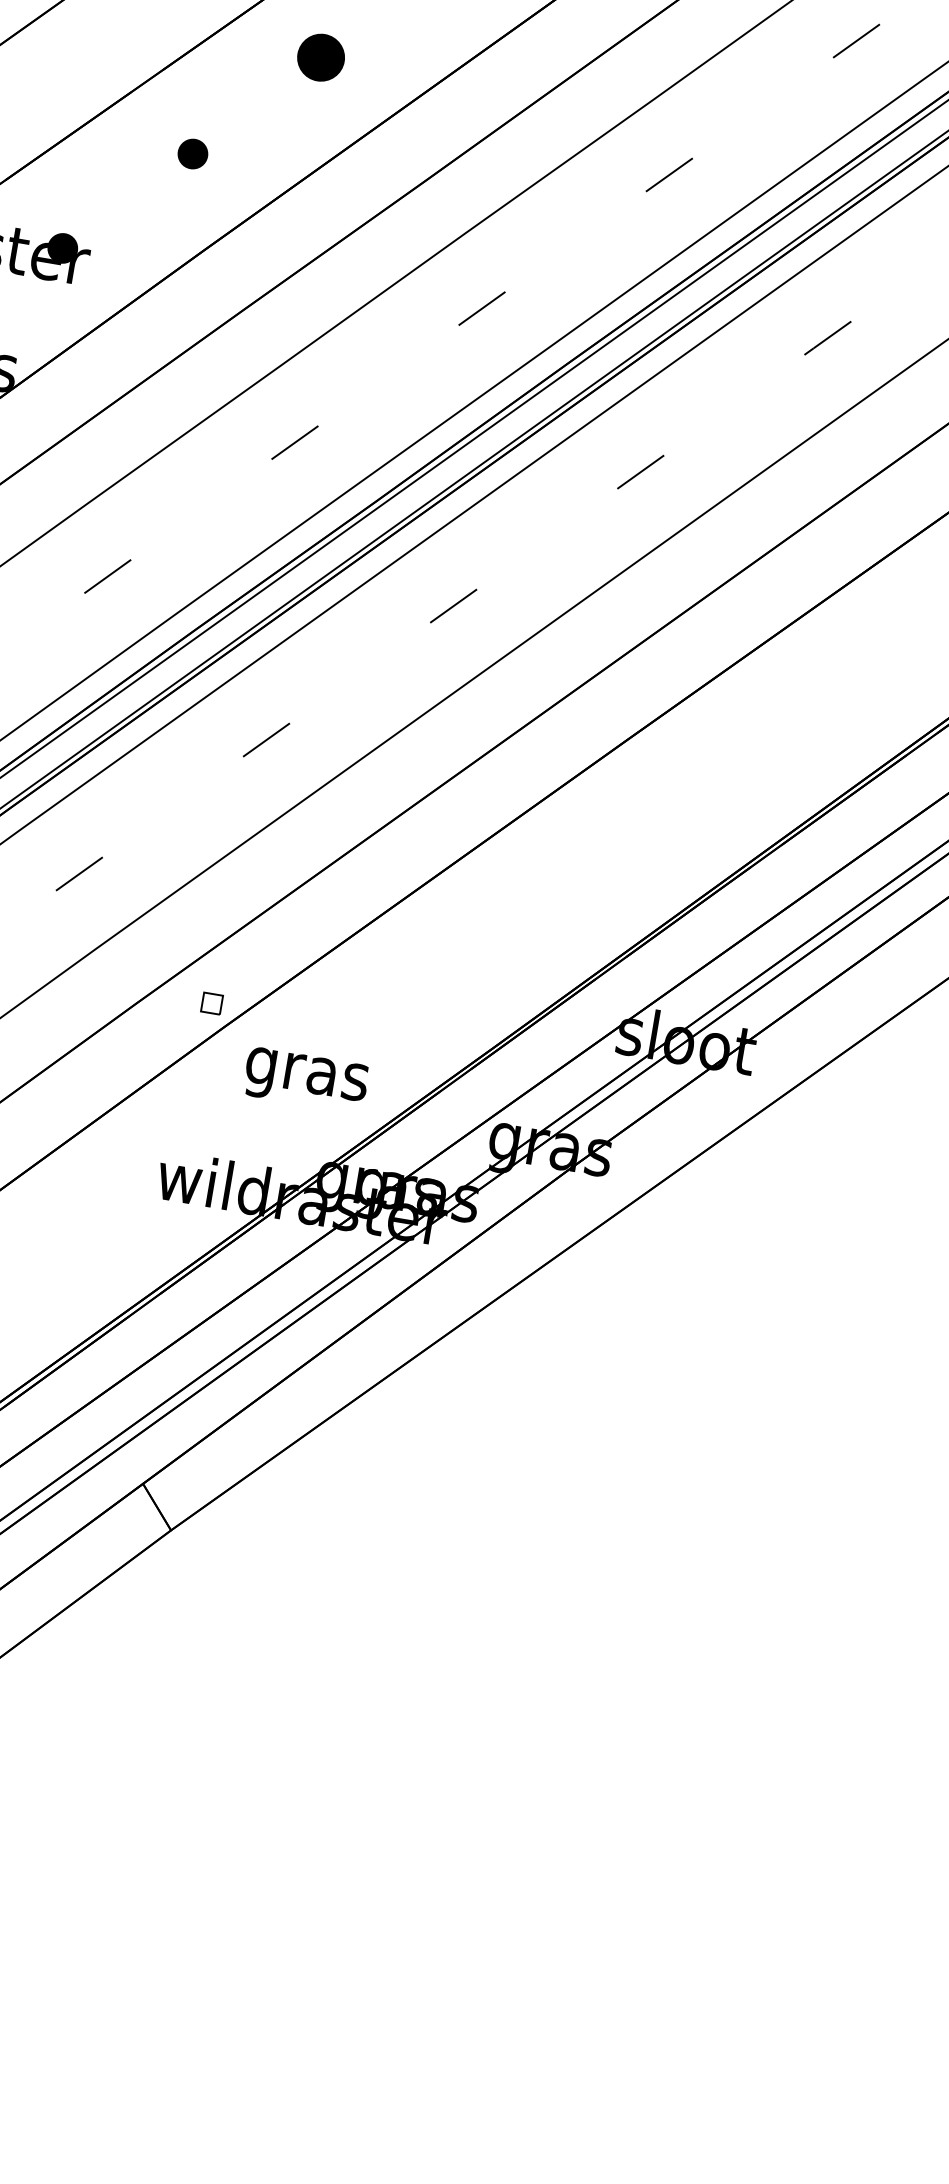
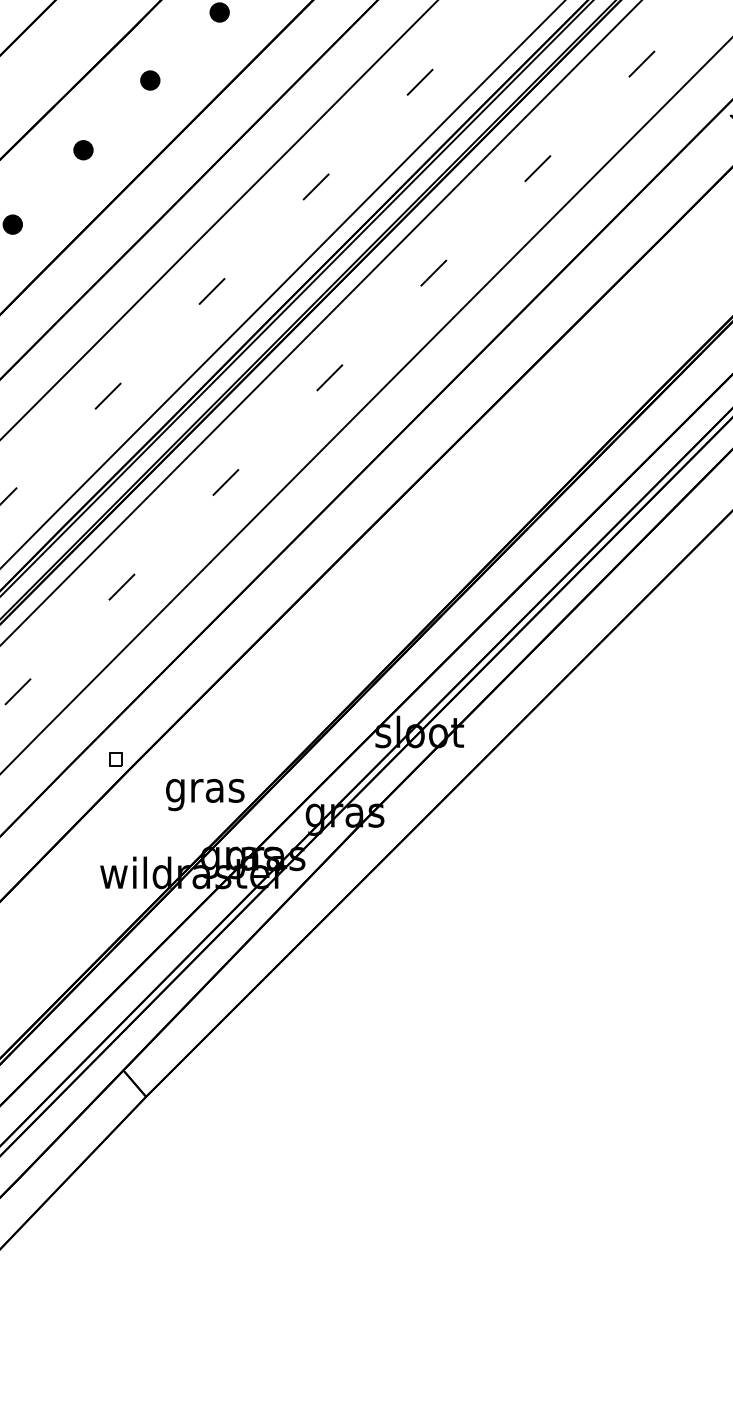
part: (320, 58) -> (83, 150), size x0.62
text: (306, 1079) -> (205, 794), moved

